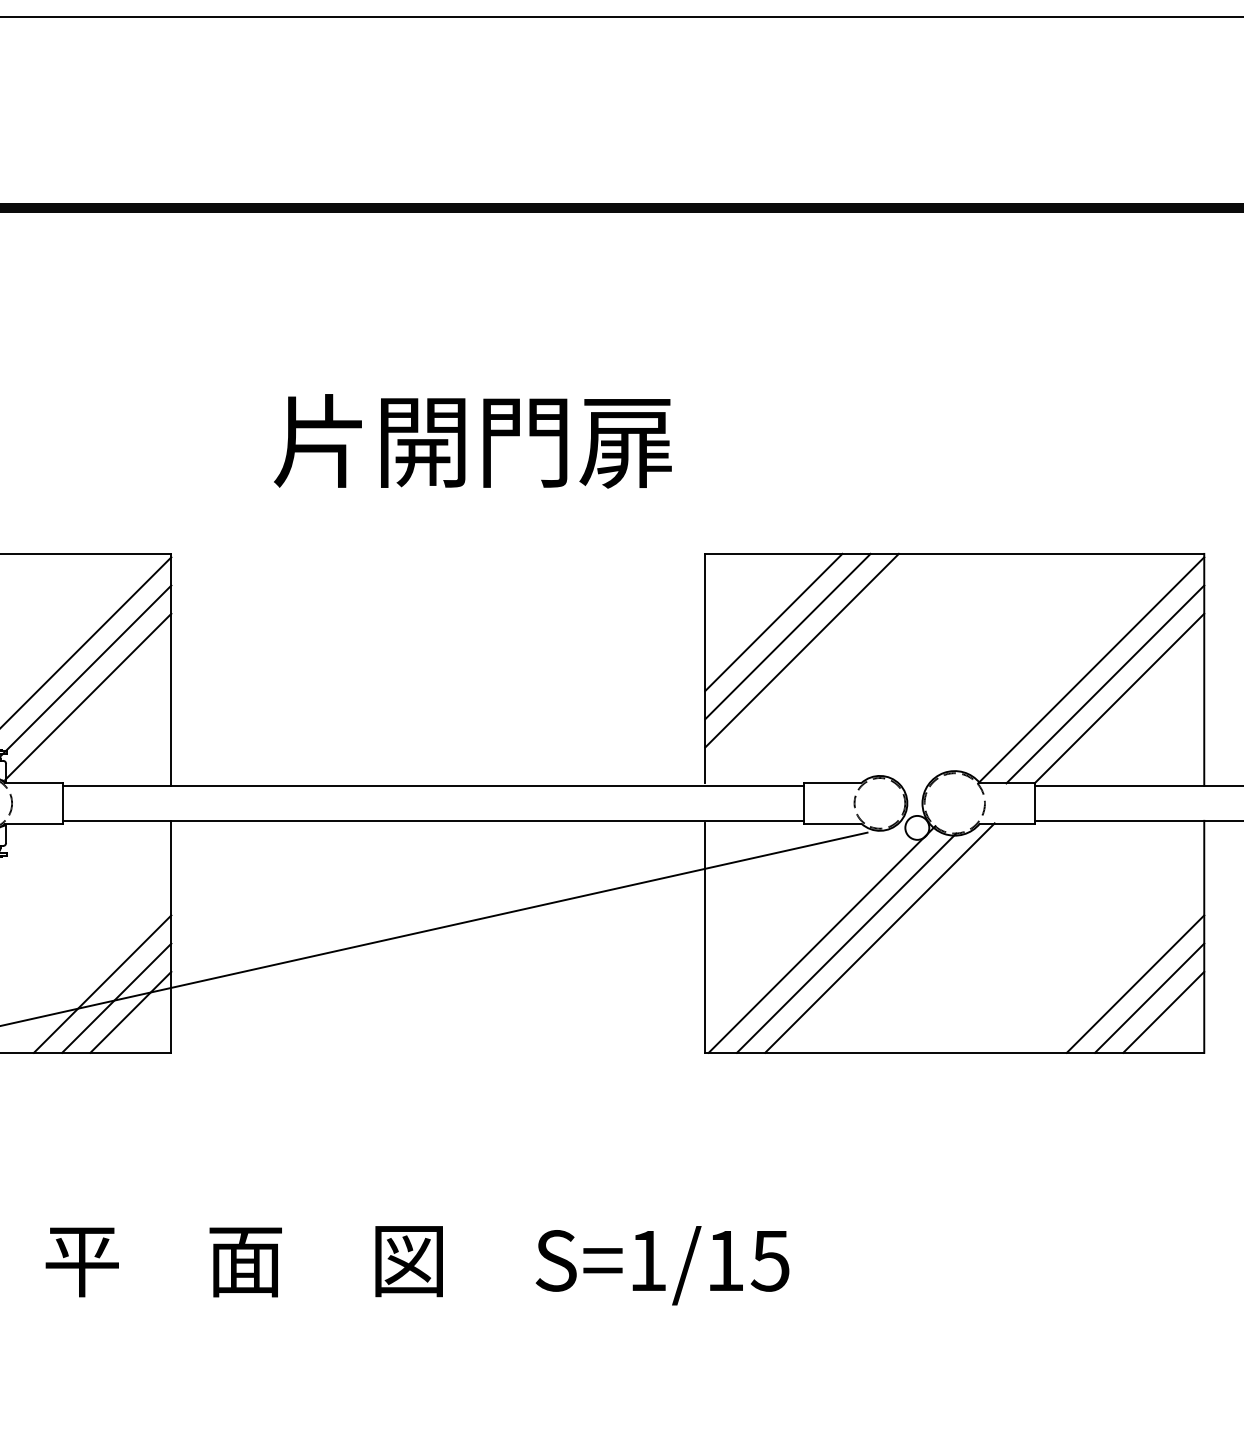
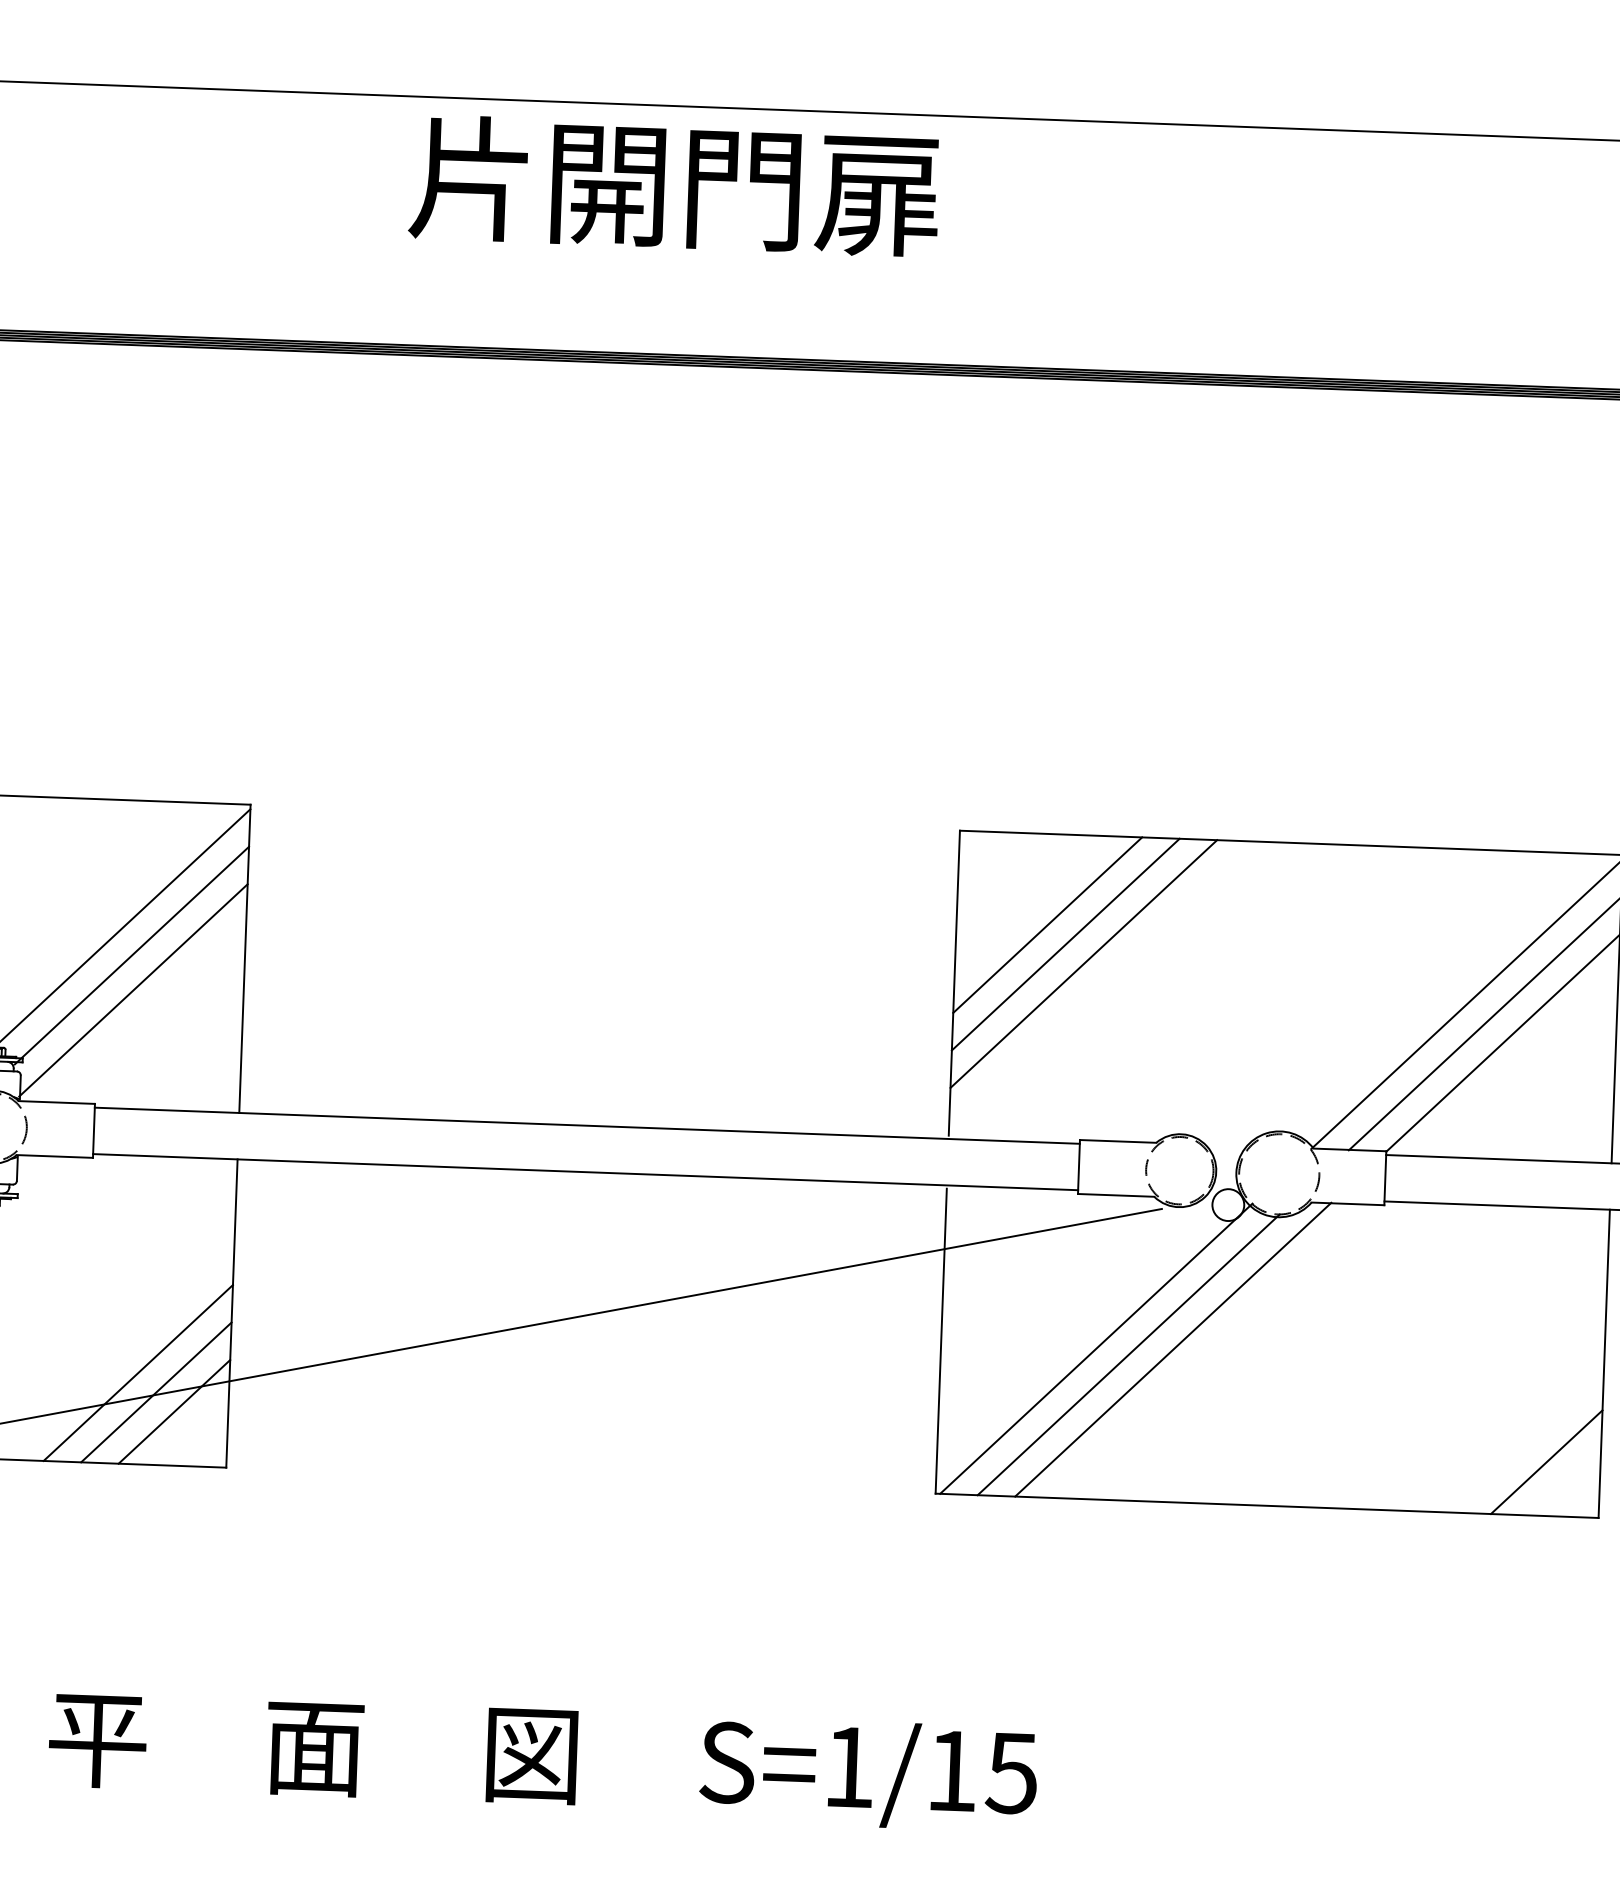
text: (472, 441) -> (673, 186), moved
line: (1135, 983) -> (1510, 1422), removed
line: (1149, 997) -> (1528, 1441), removed

